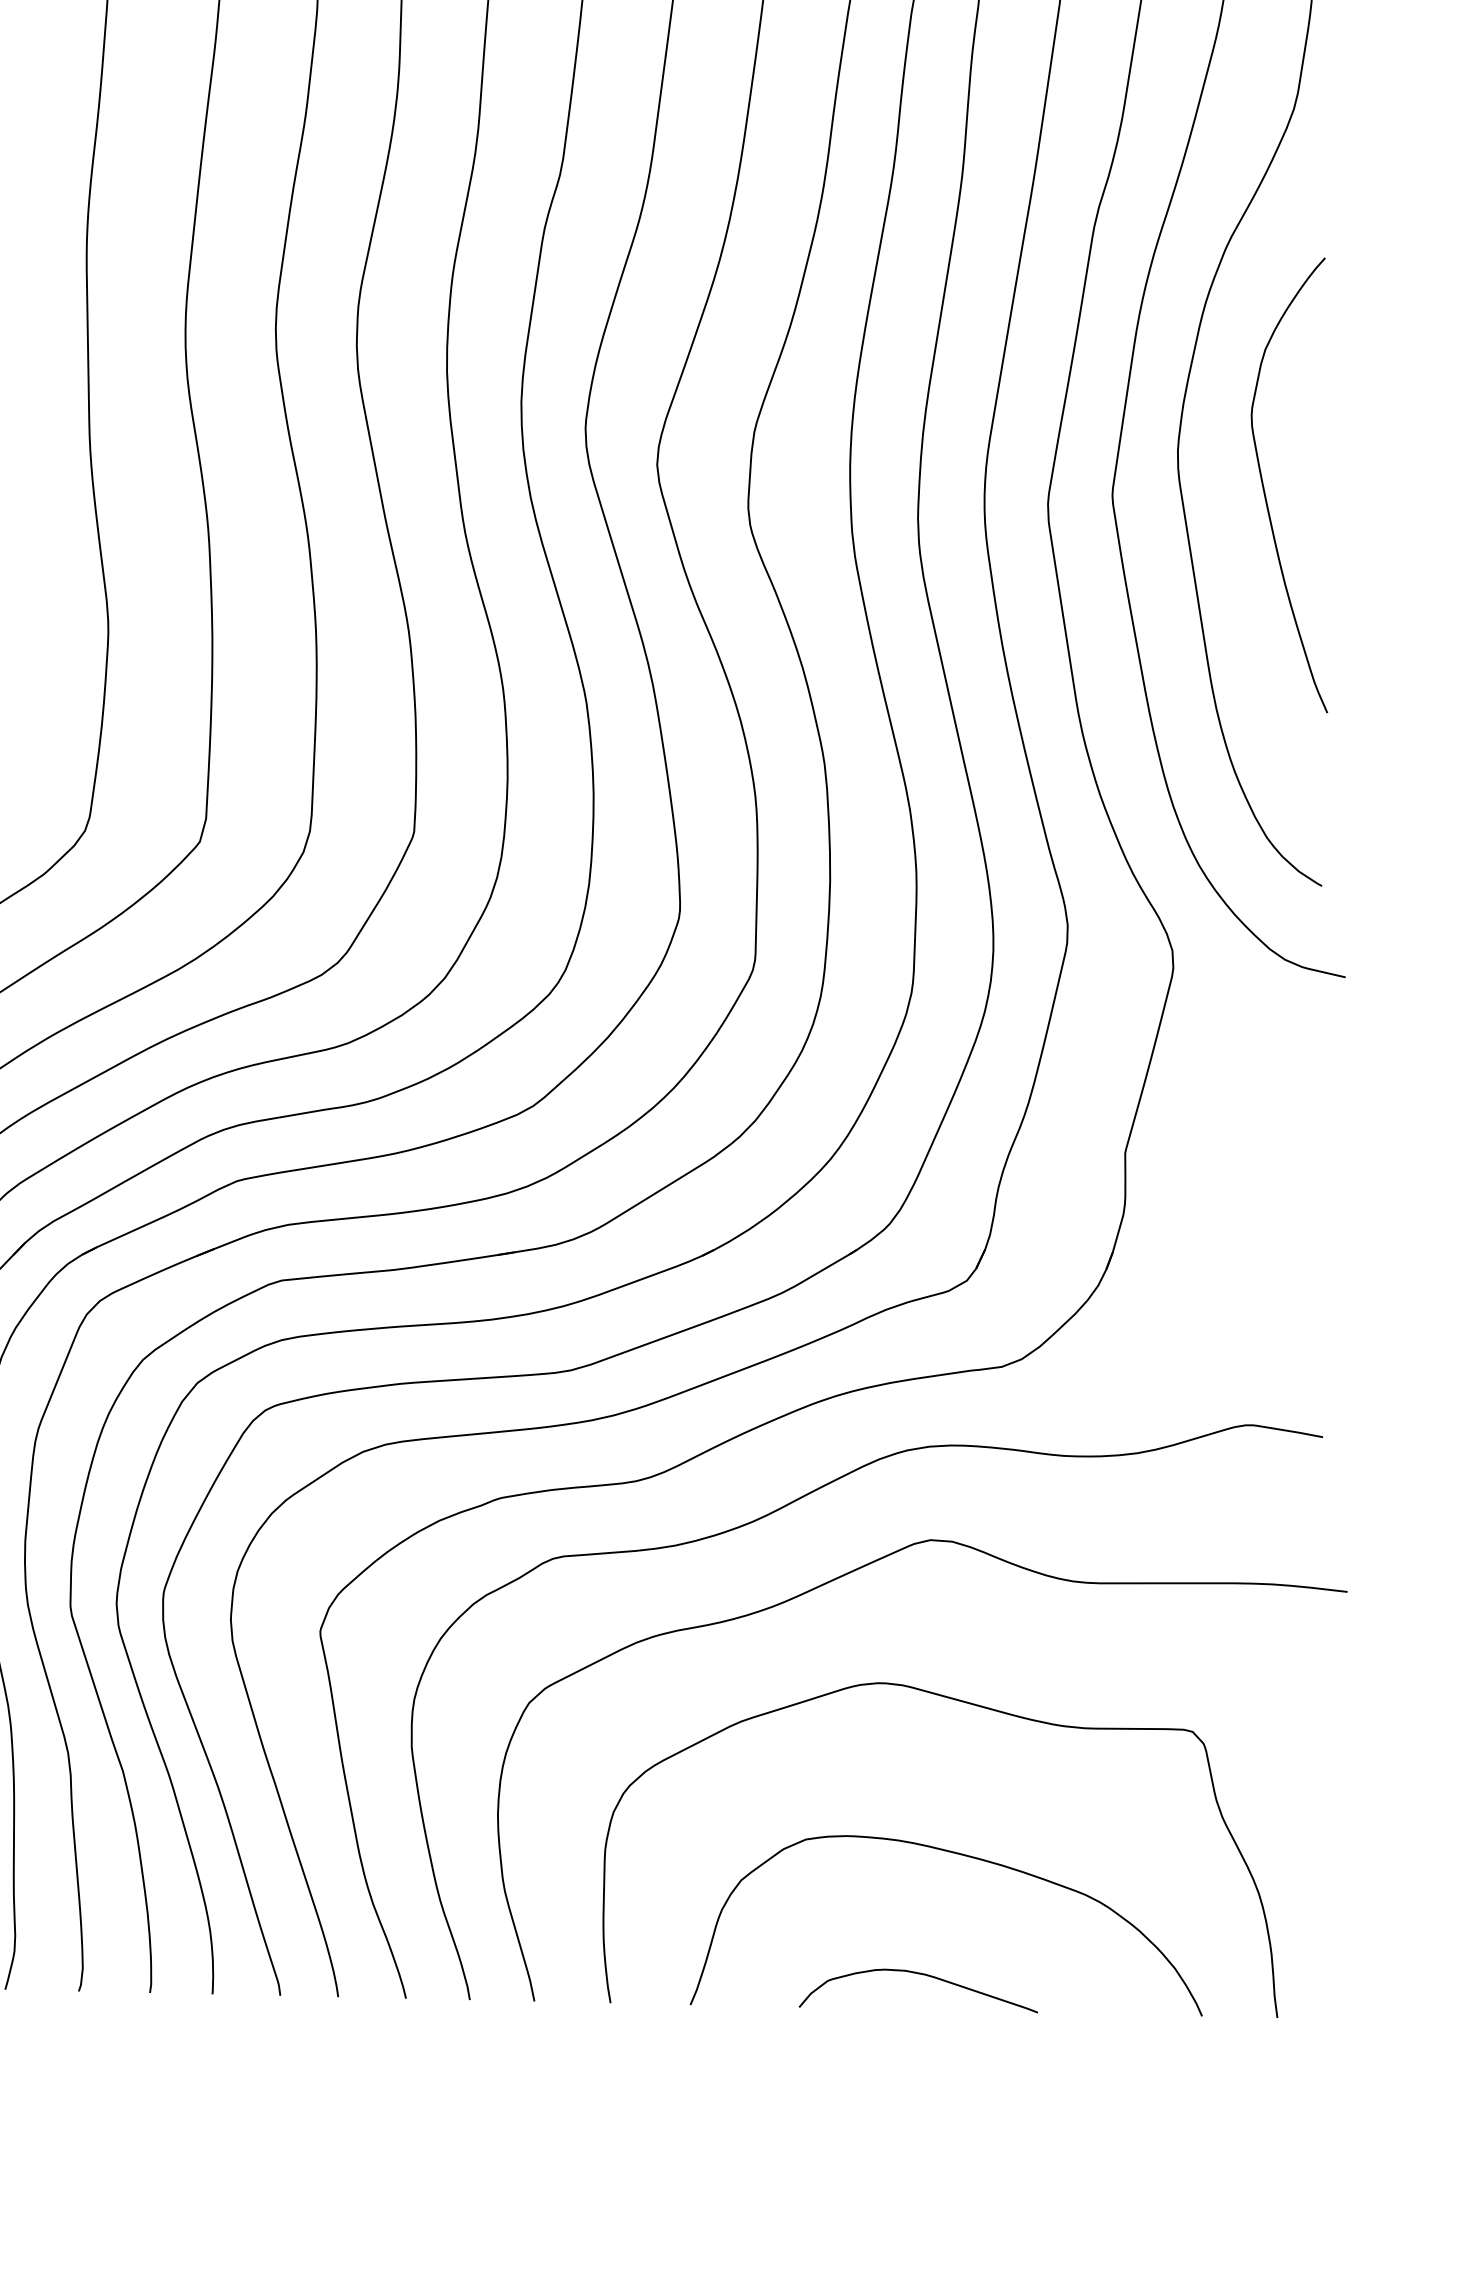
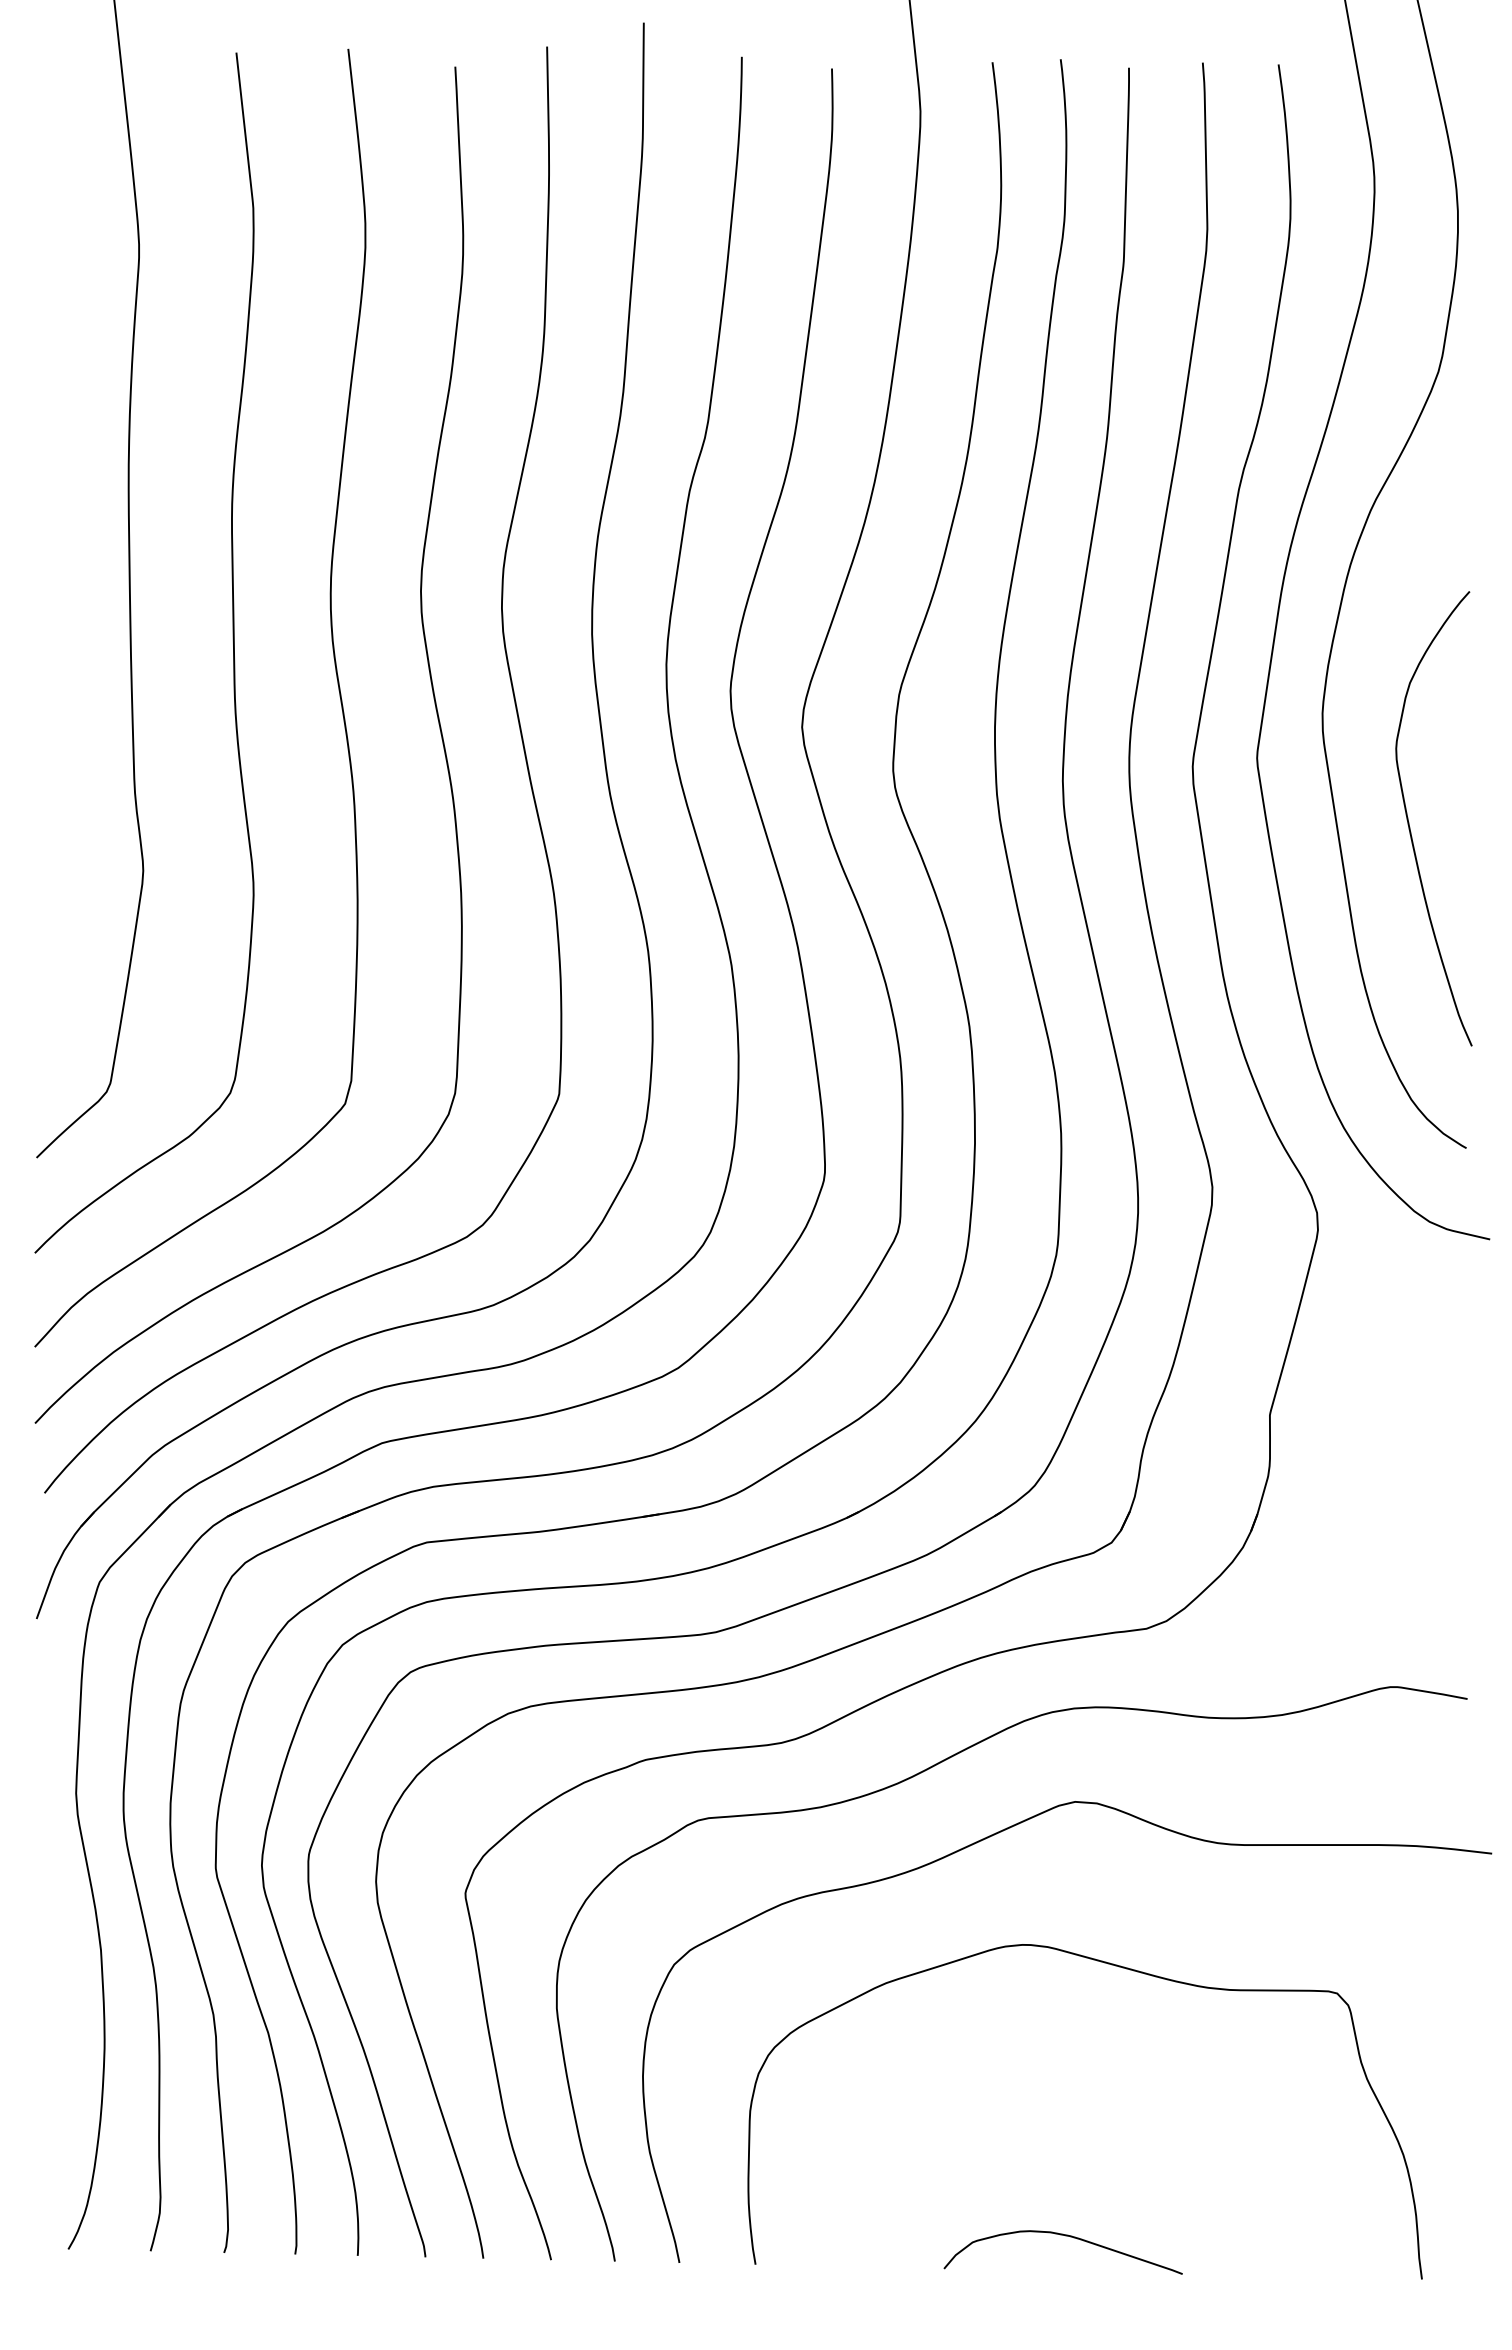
curve: (1264, 489) -> (1409, 822), moved
curve: (962, 1855) -> (1107, 2117), removed

